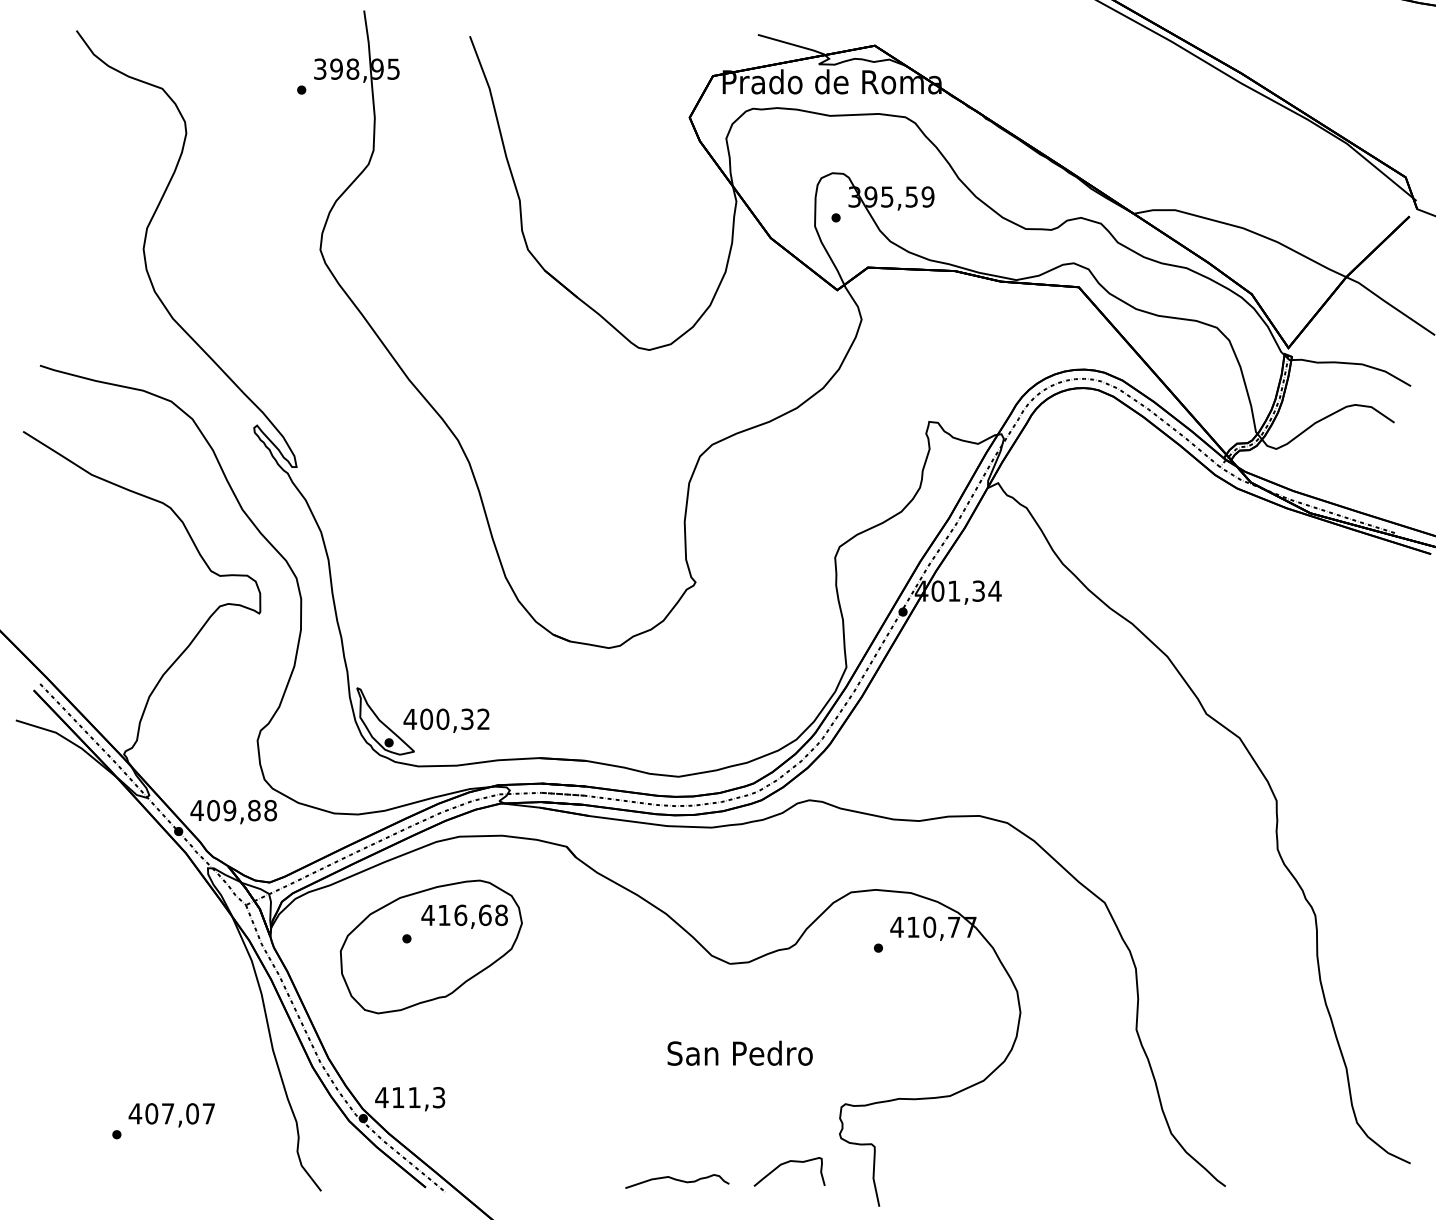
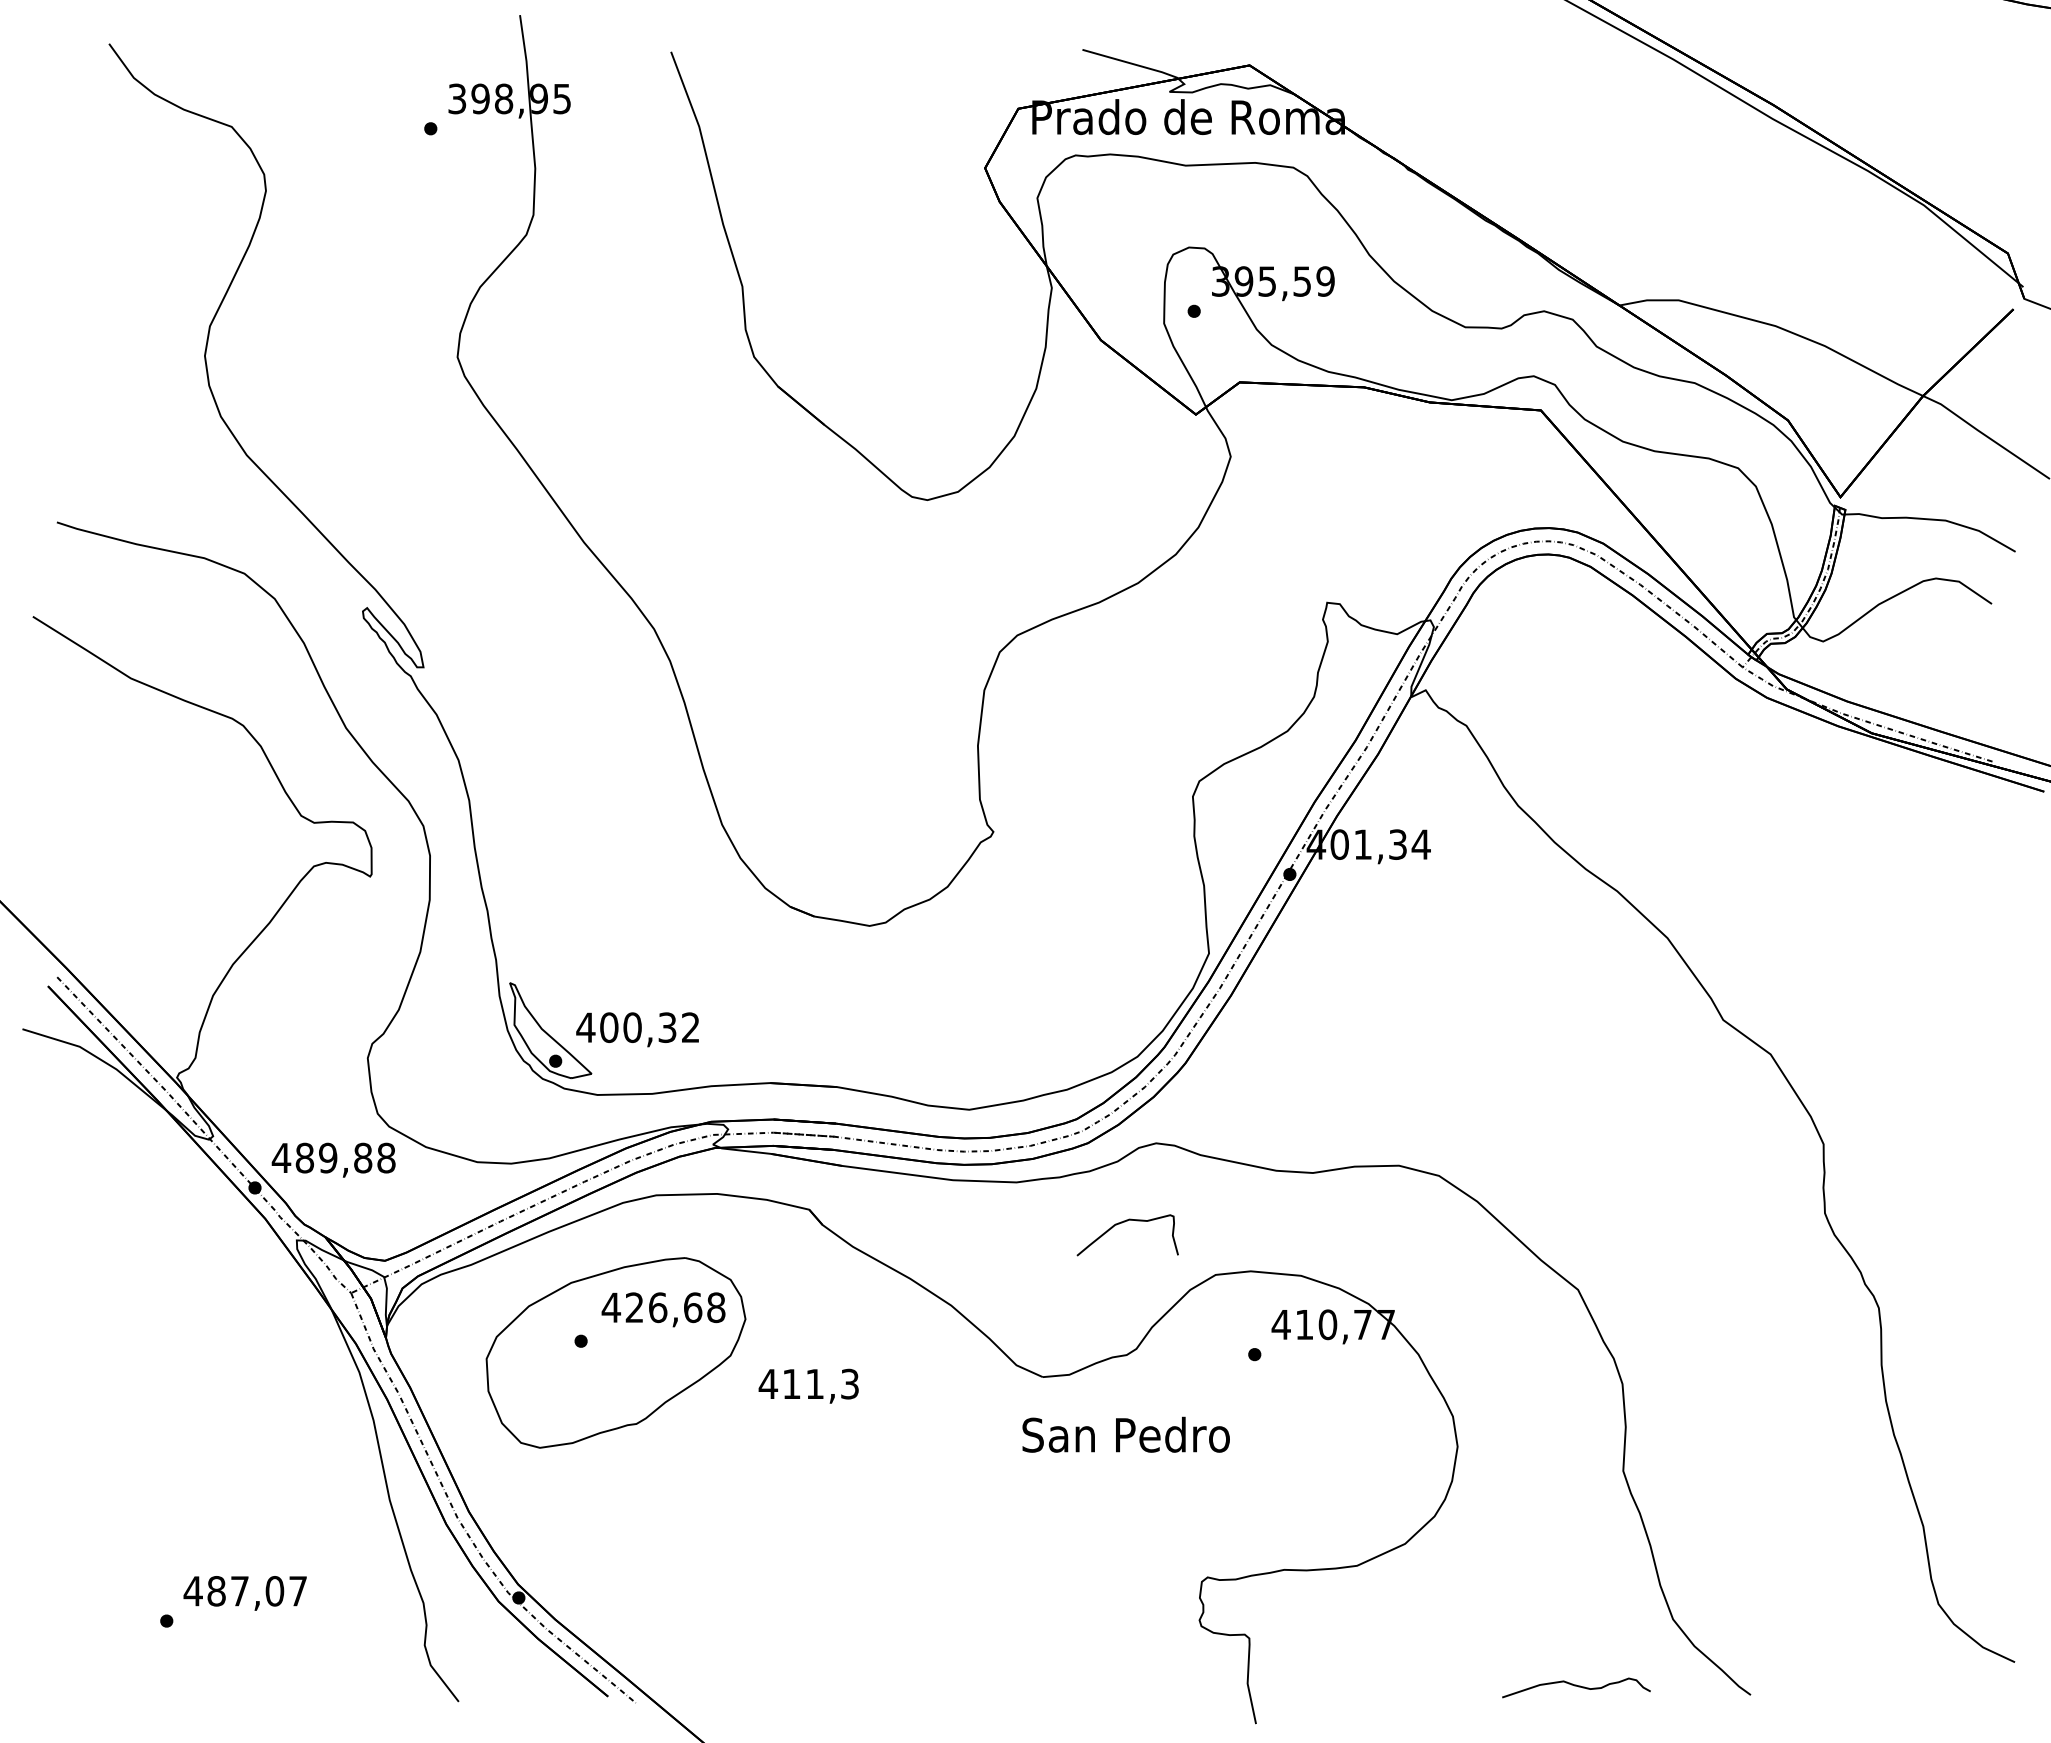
text: (213, 810) -> (304, 1158), 409,88 -> 489,88
text: (444, 915) -> (634, 1307), 416,68 -> 426,68
text: (739, 1053) -> (1125, 1434), moved
text: (410, 1098) -> (808, 1385), moved
text: (151, 1114) -> (216, 1591), 407,07 -> 487,07
curve: (785, 1163) -> (1122, 1223), moved
curve: (677, 1180) -> (1576, 1686), moved

